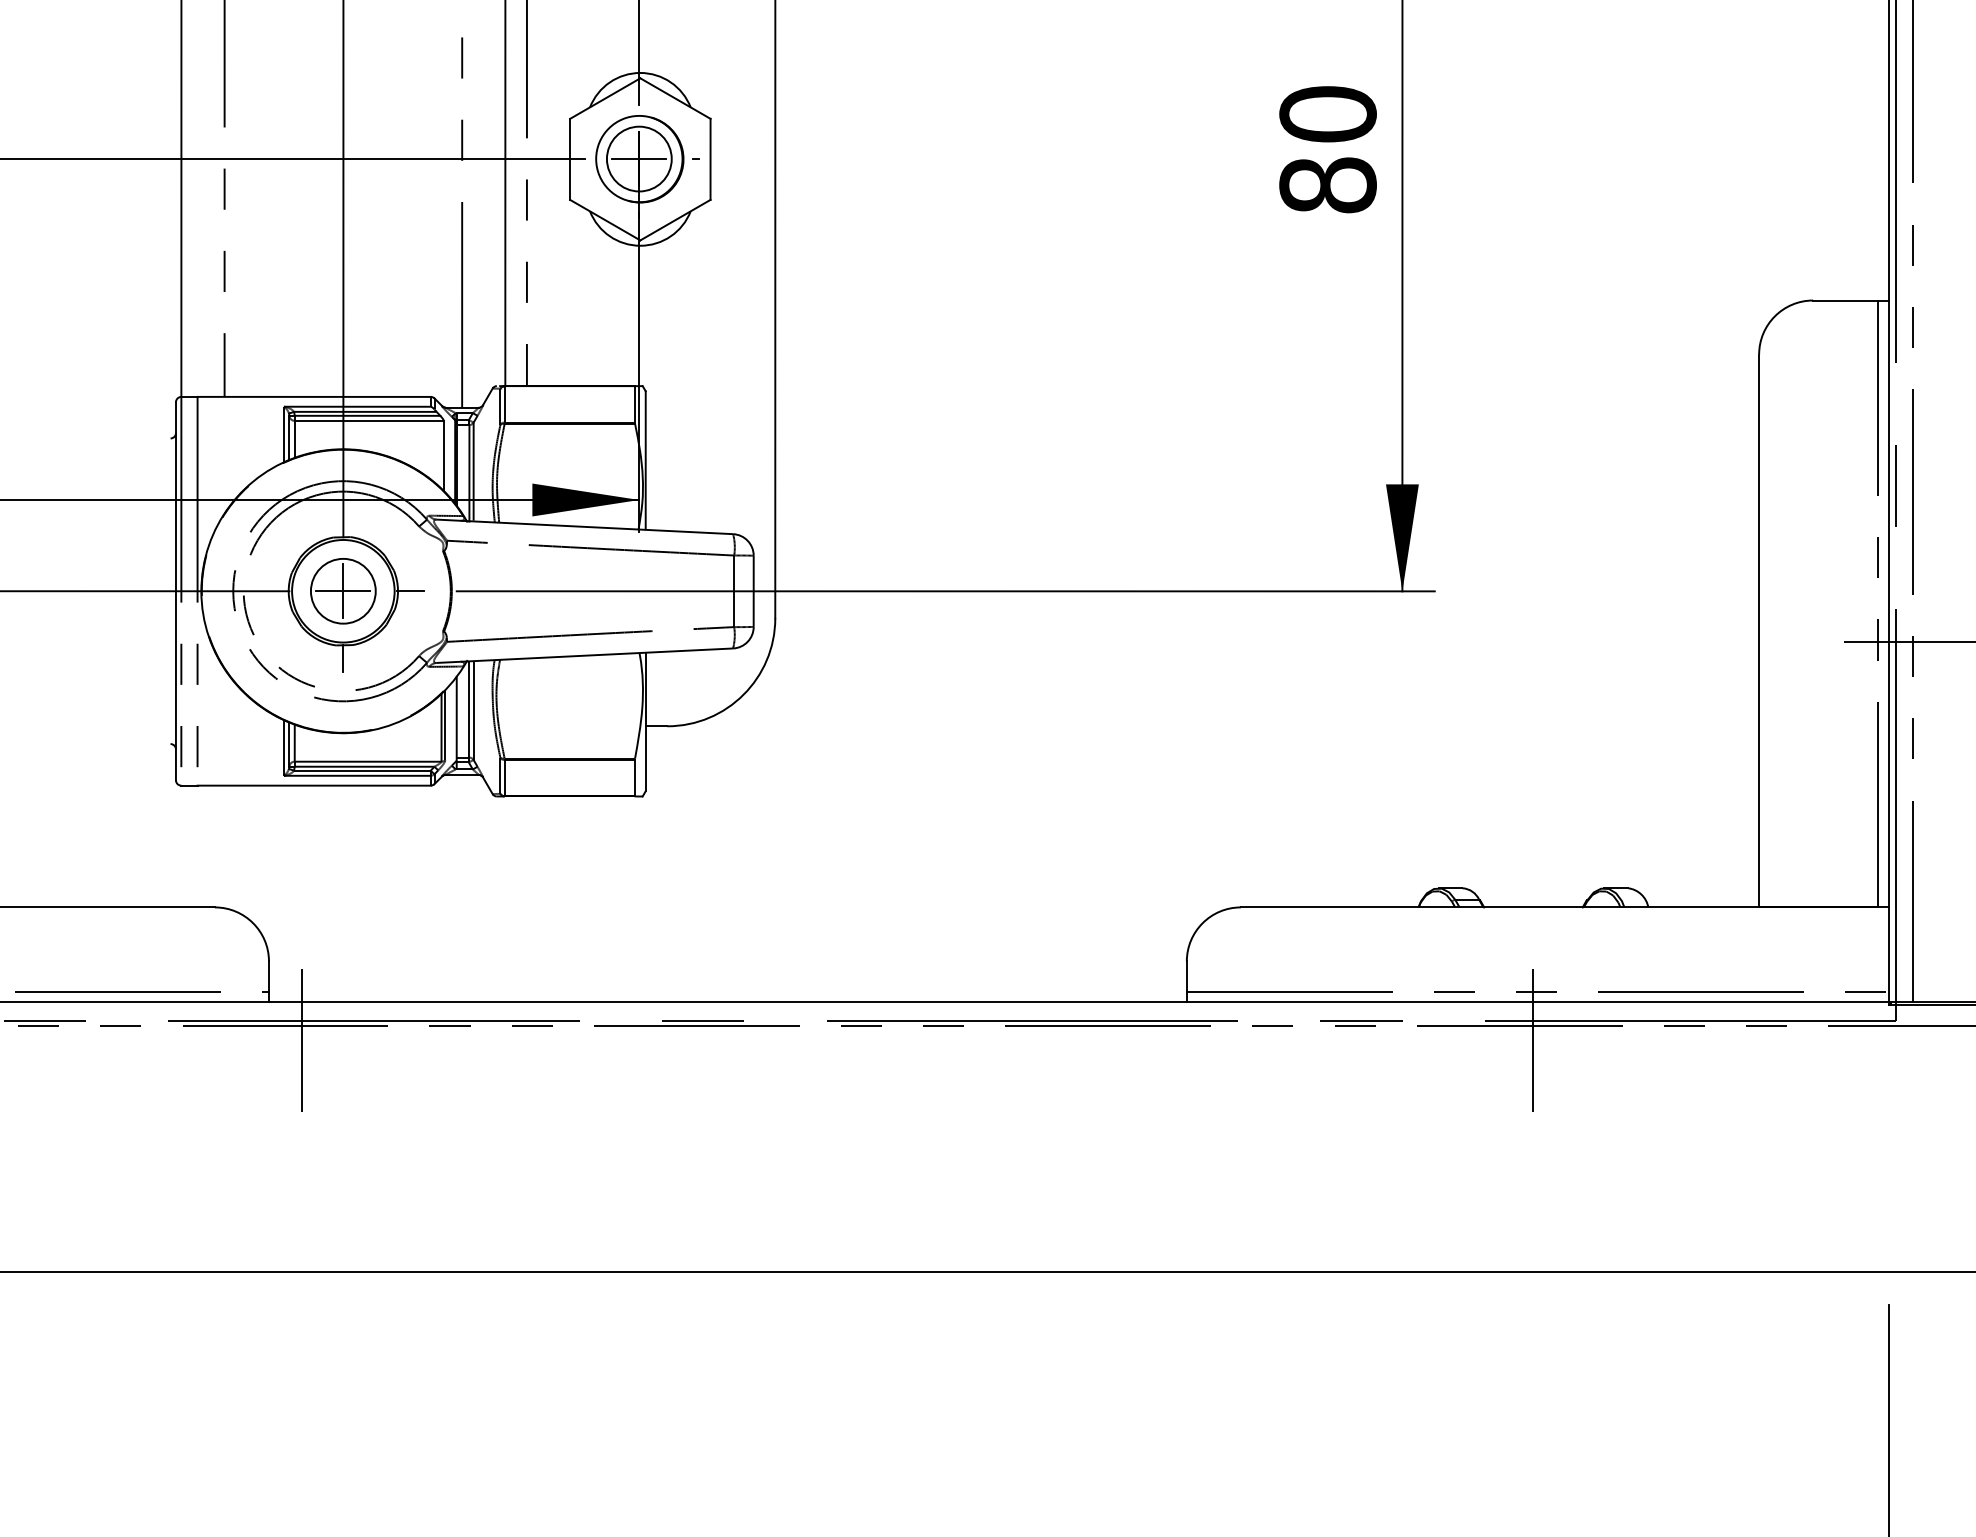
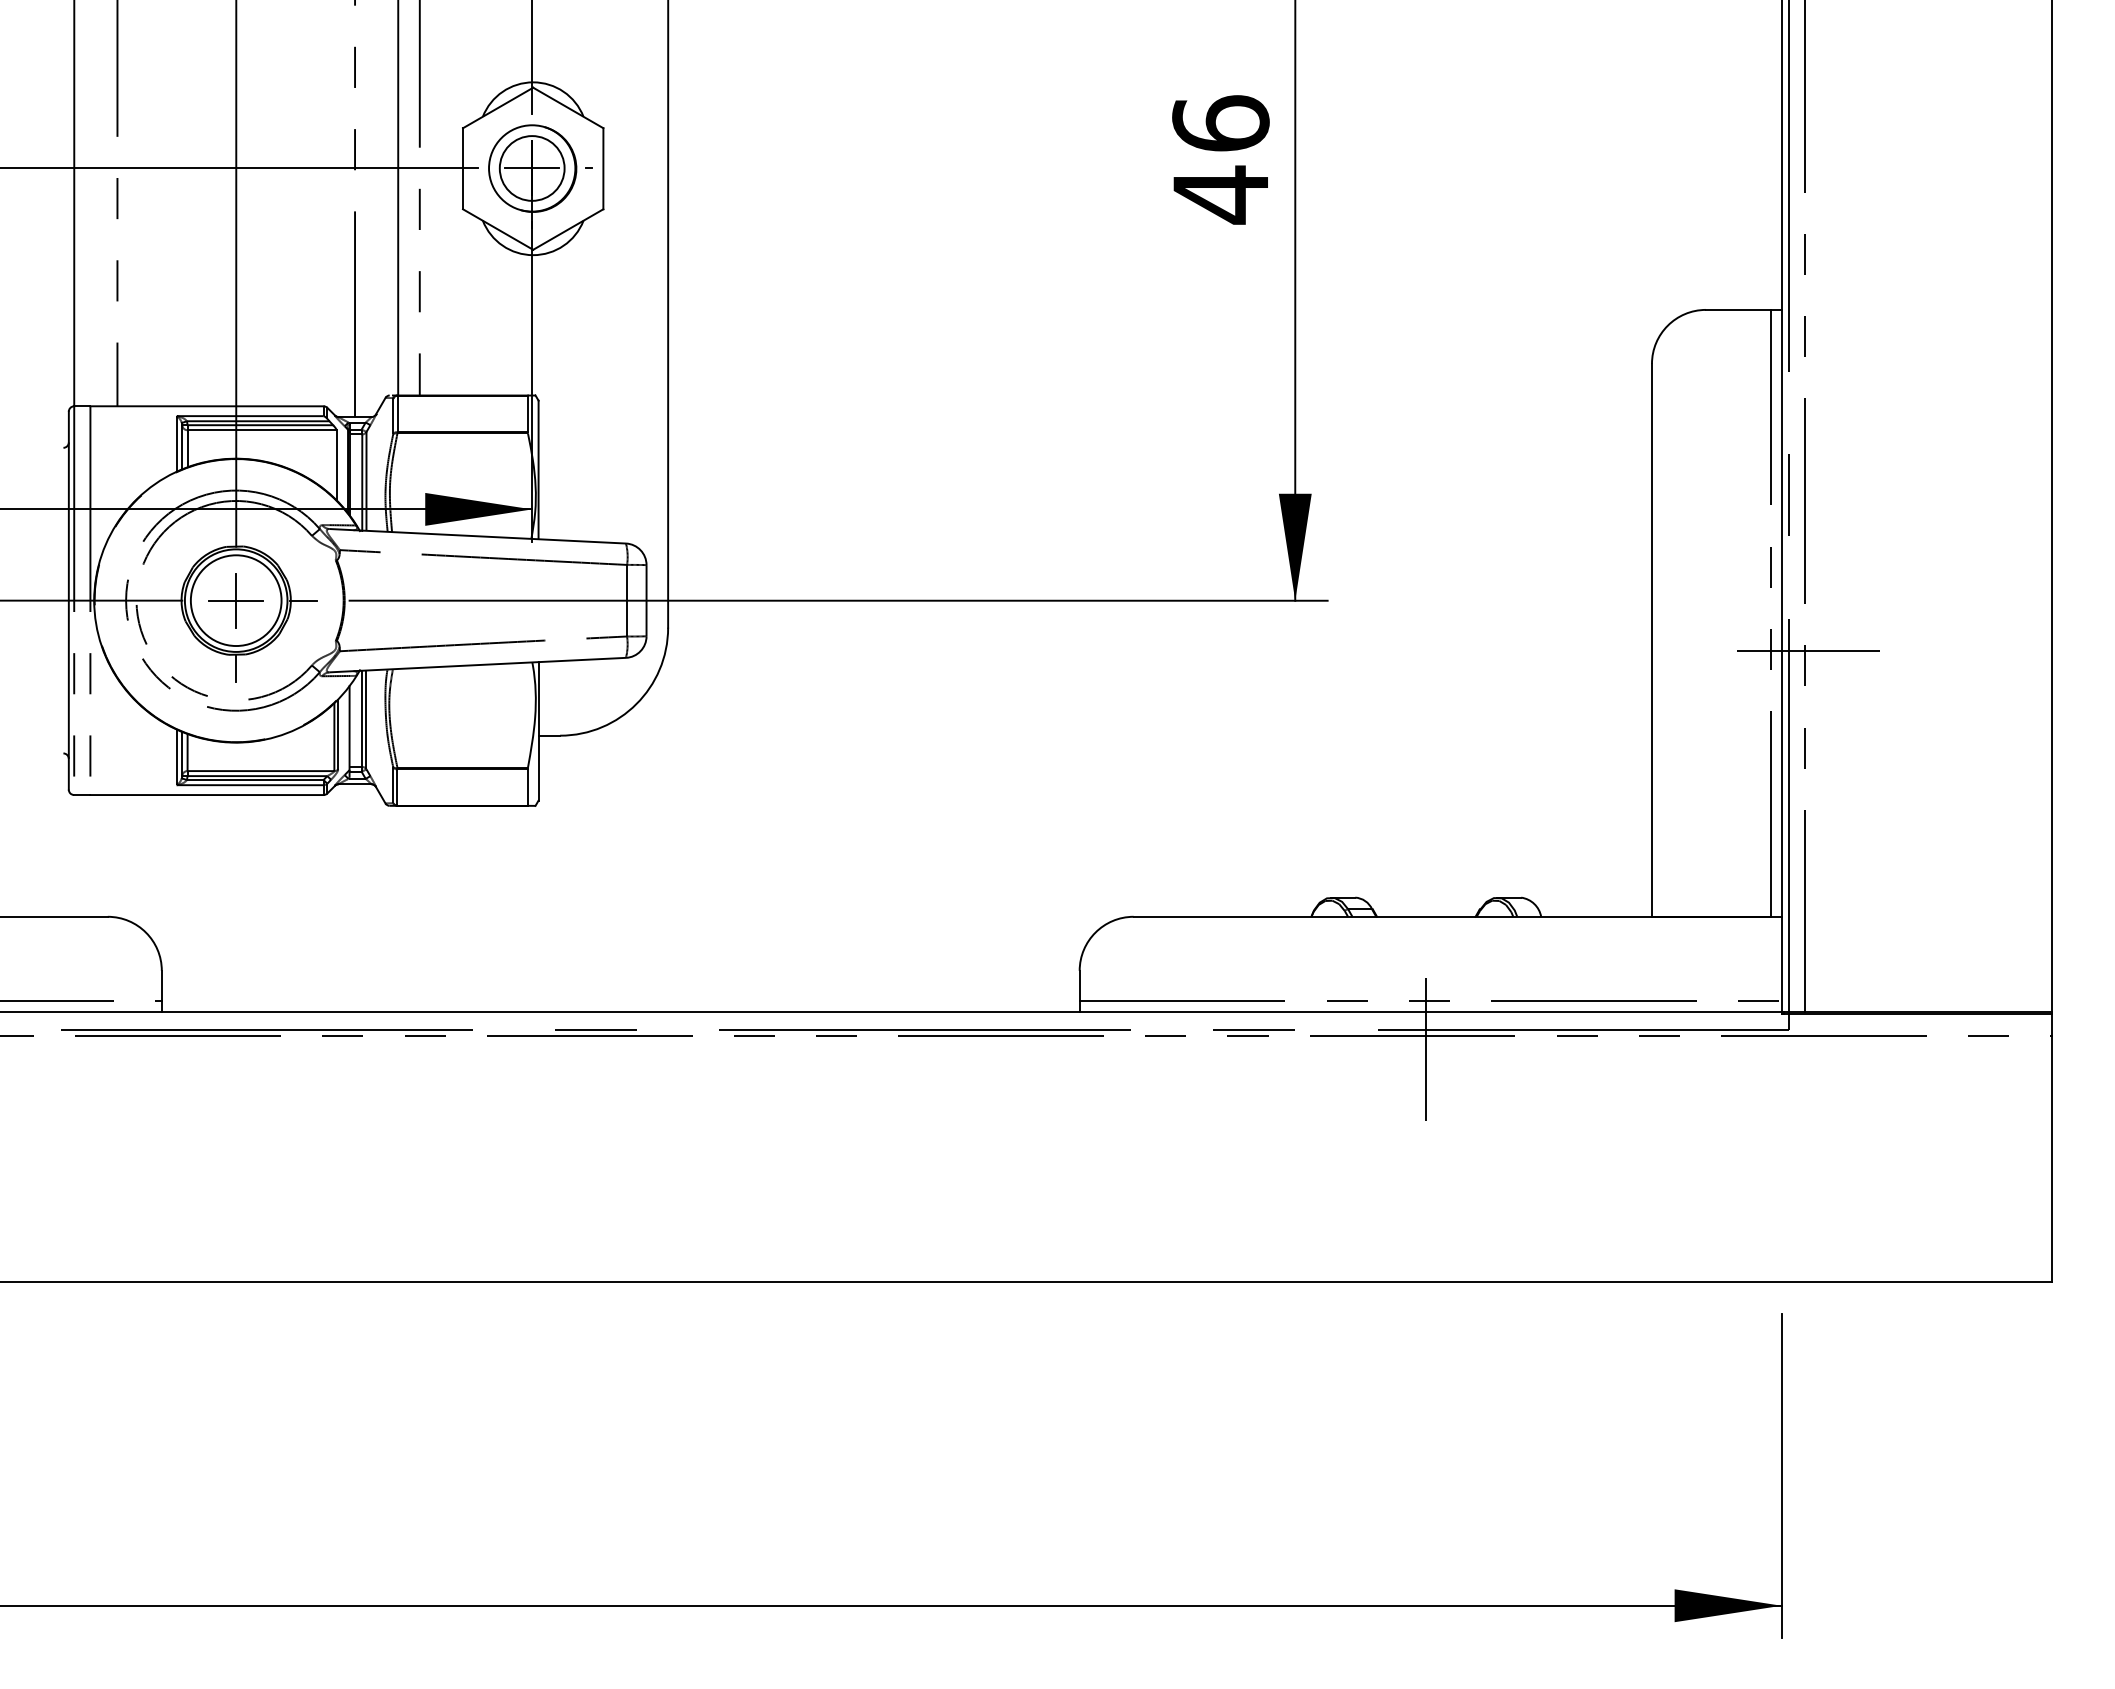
text: (1327, 150) -> (1220, 159), 80 -> 46
circle: (342, 591) -> (235, 600), size x1.4
line: (302, 1040) -> (195, 1049), removed

